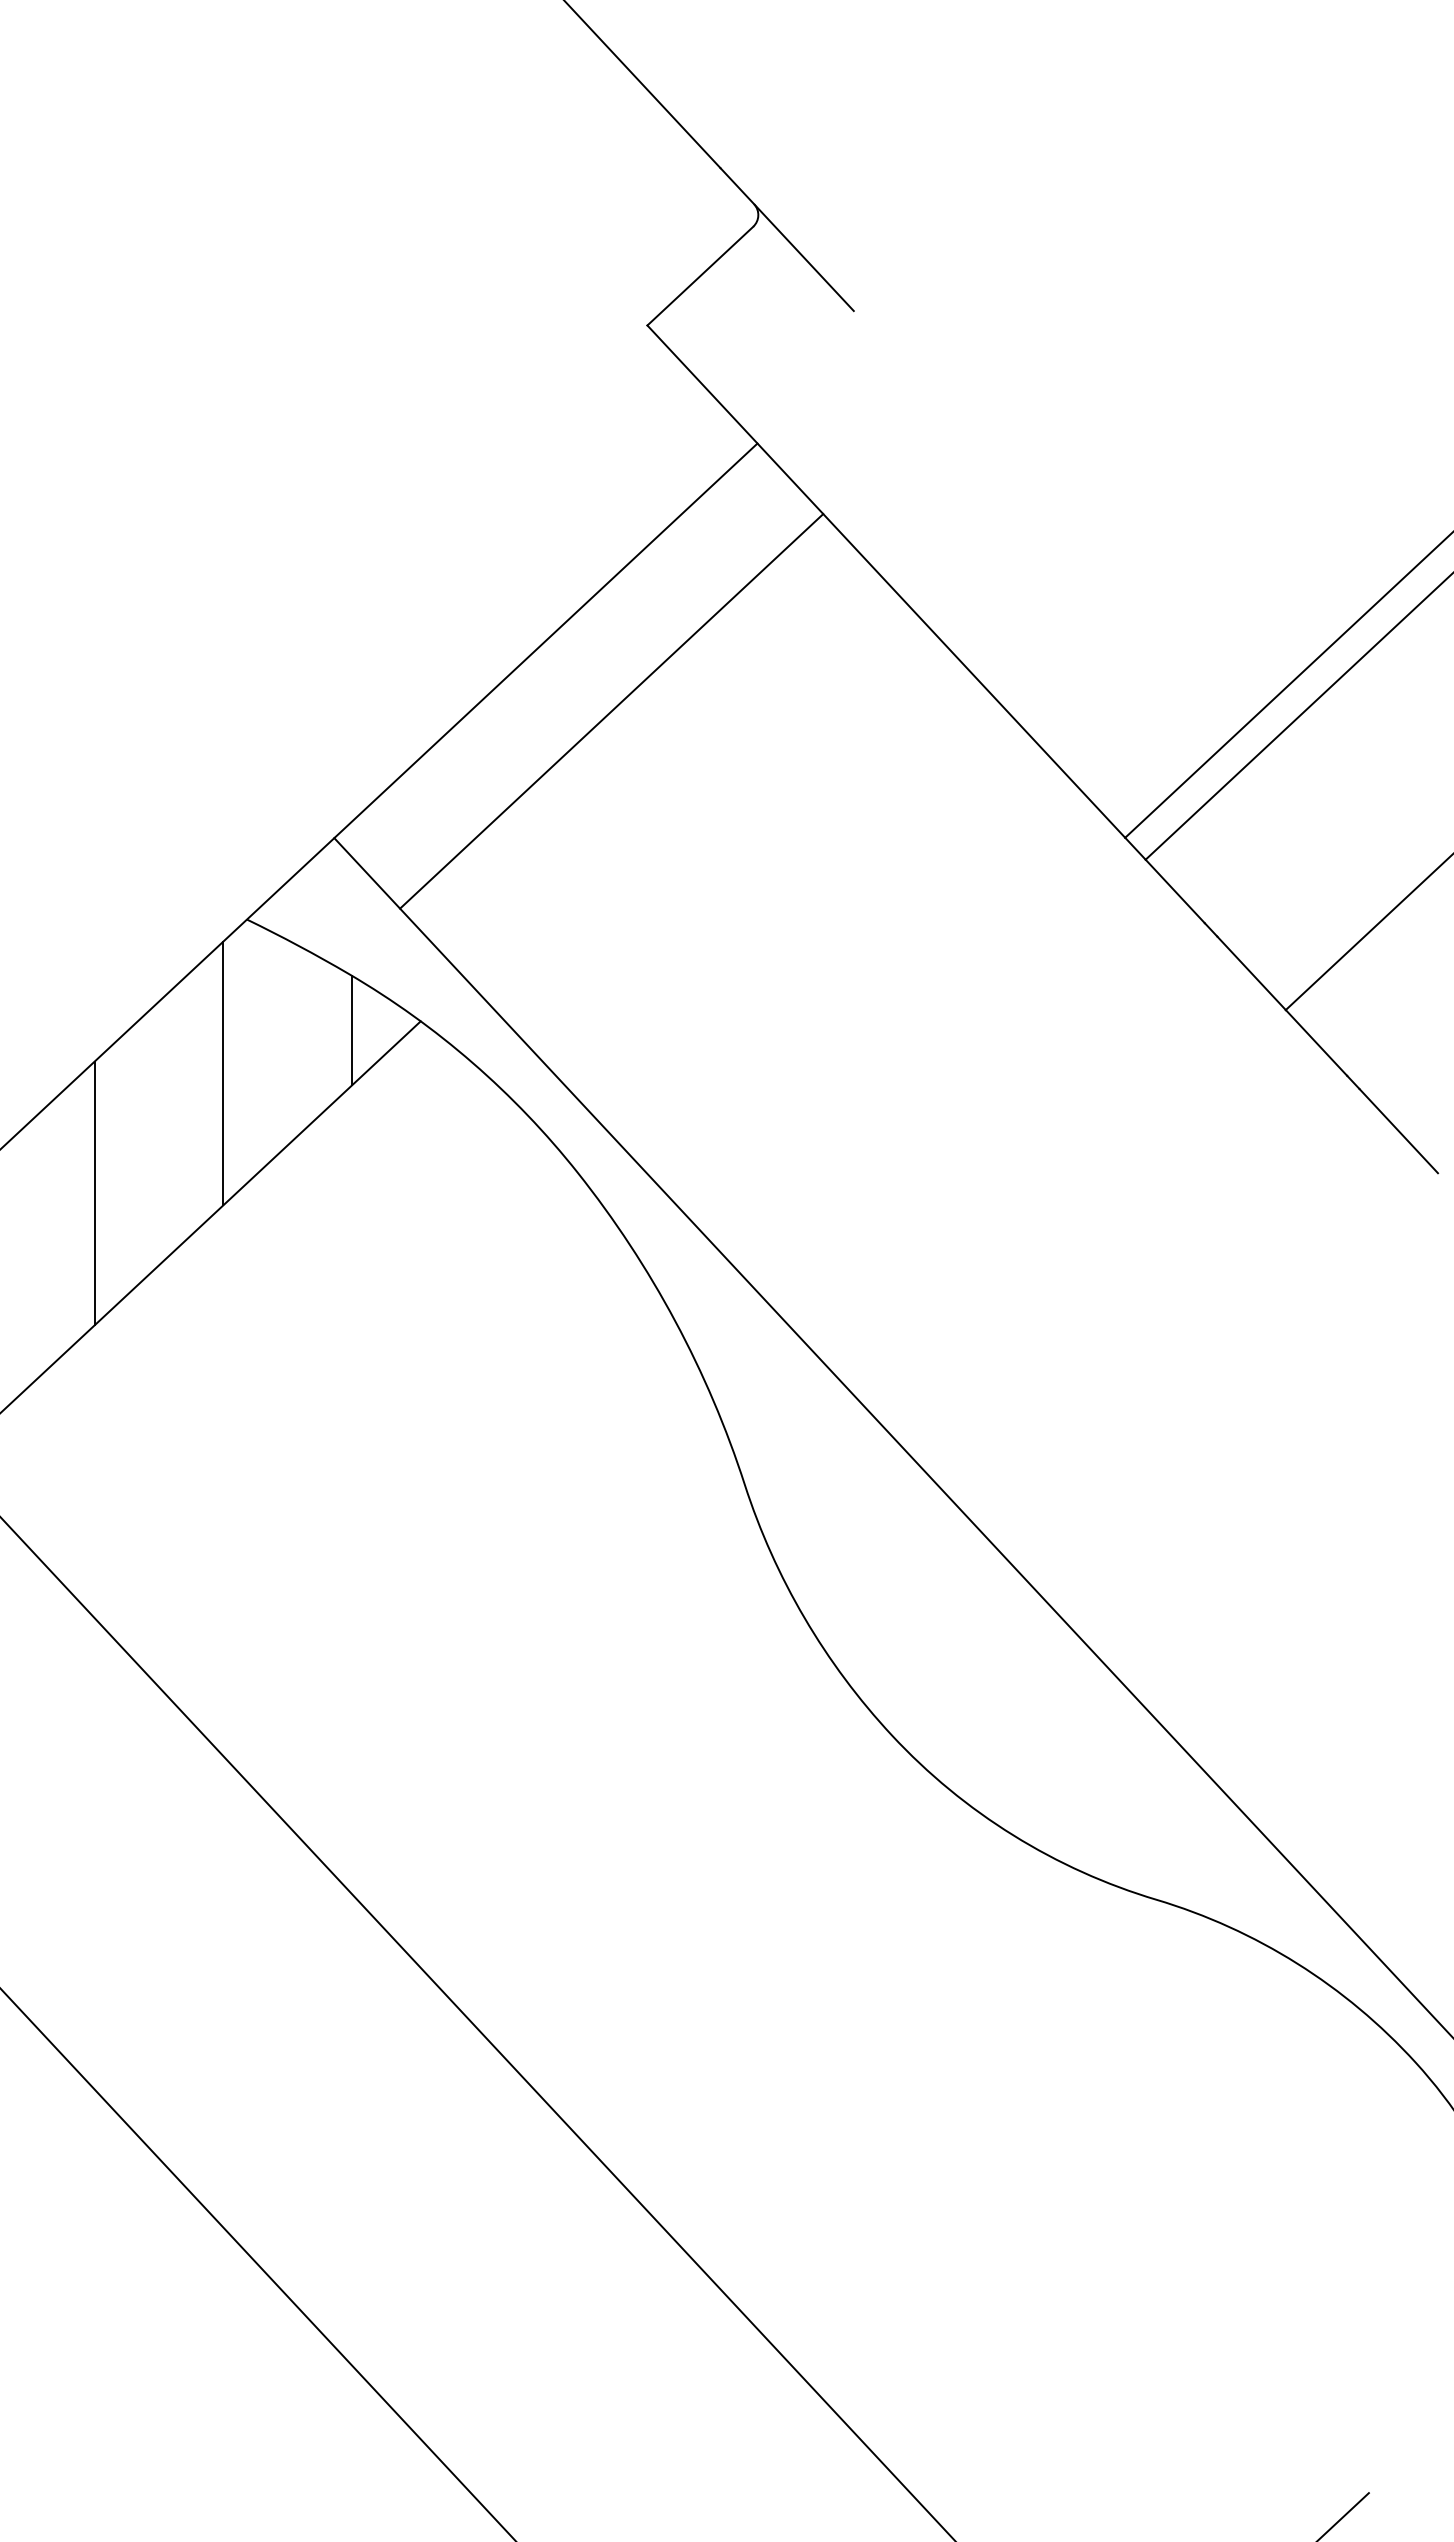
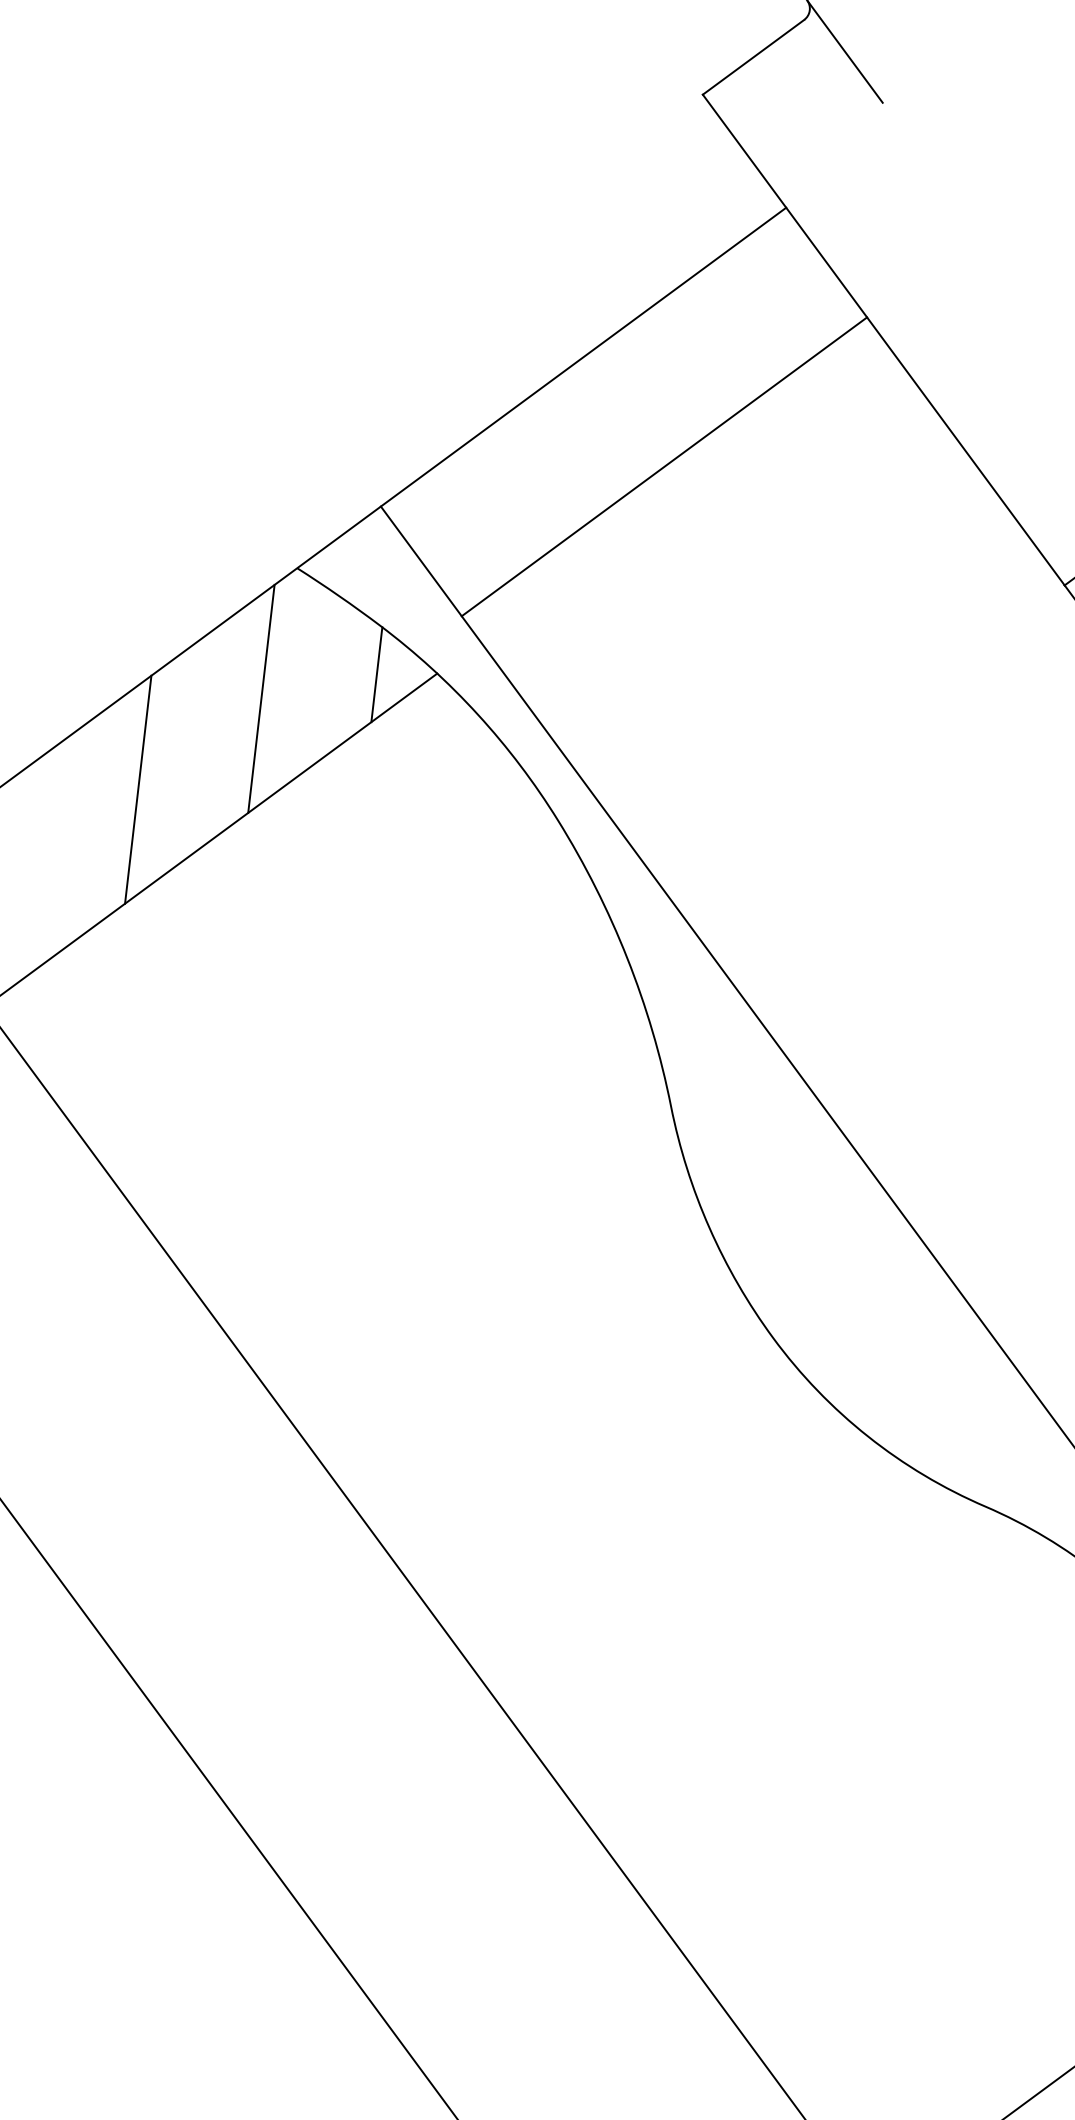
line: (611, 711) -> (664, 466), moved

